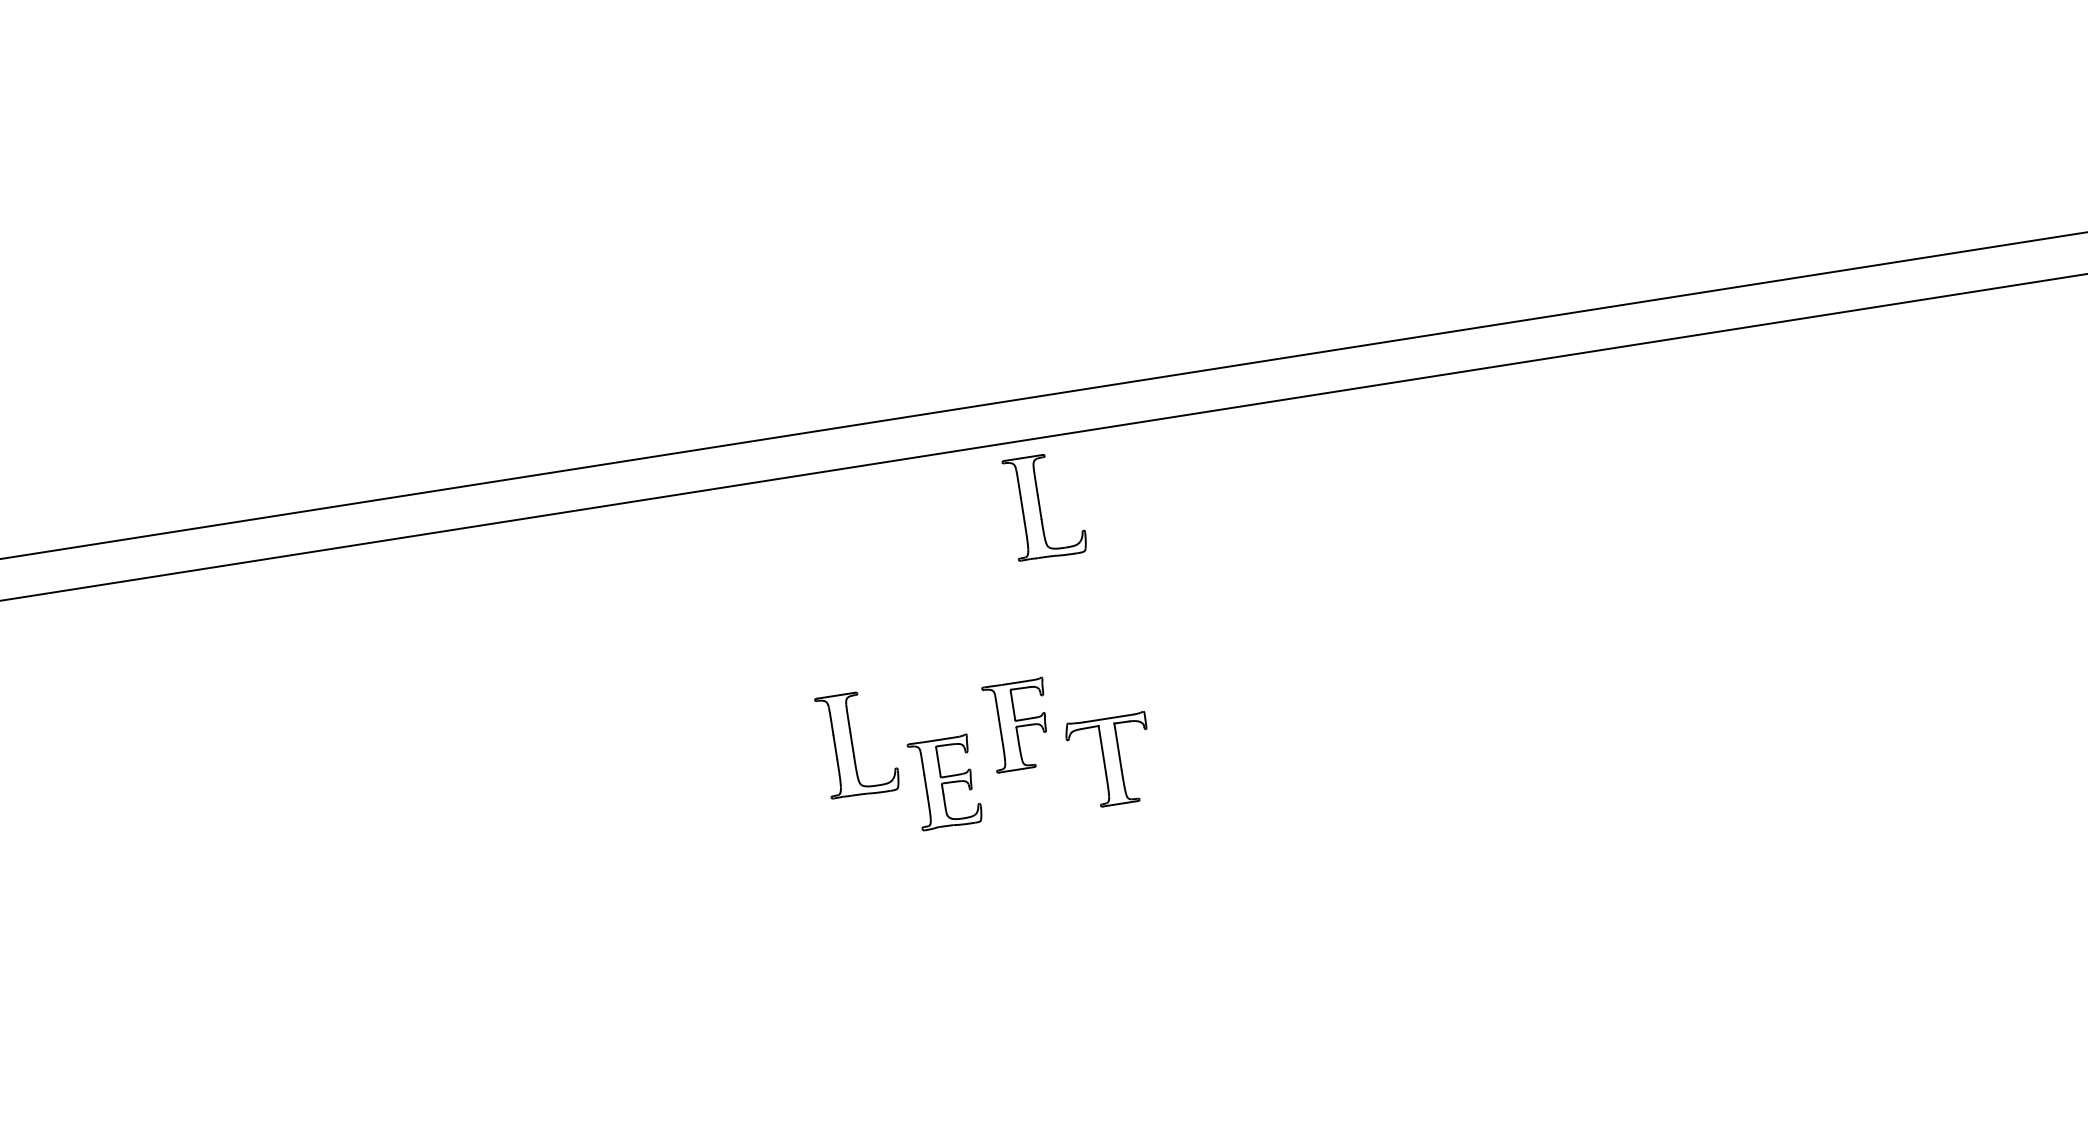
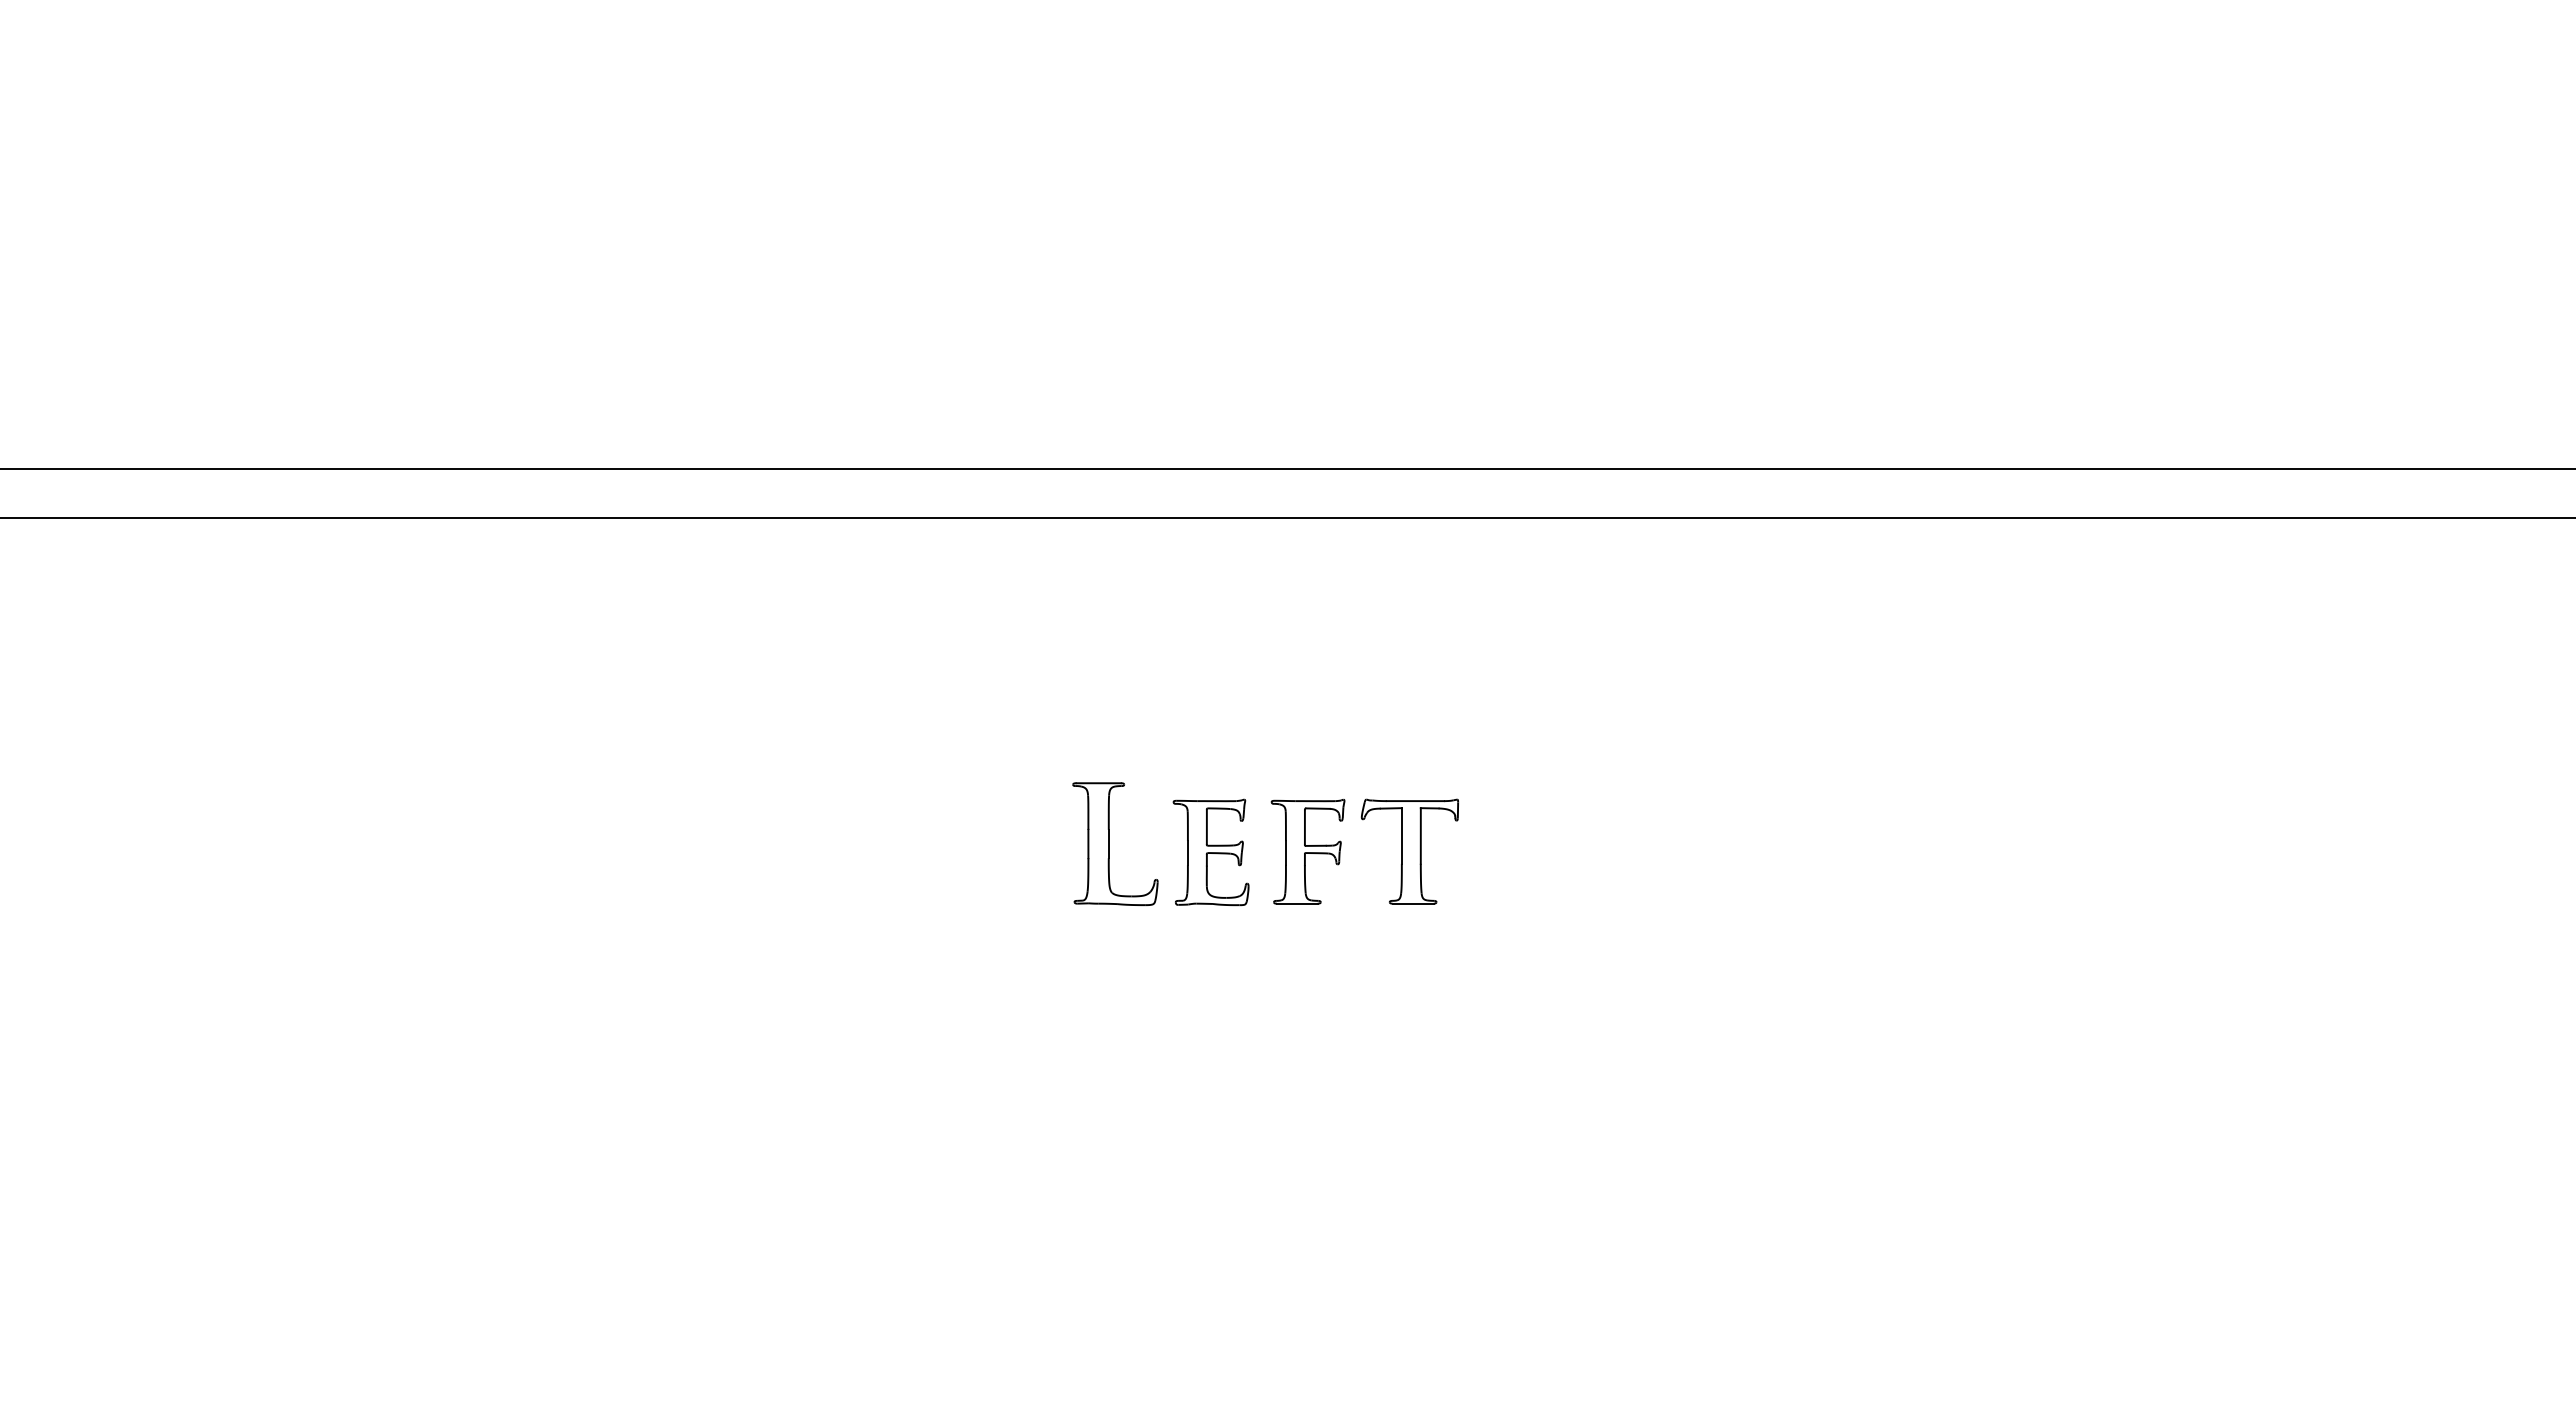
part: (1045, 505) -> (1379, 598), removed
part: (1110, 760) -> (1409, 851), moved
part: (944, 782) -> (1210, 852), moved

